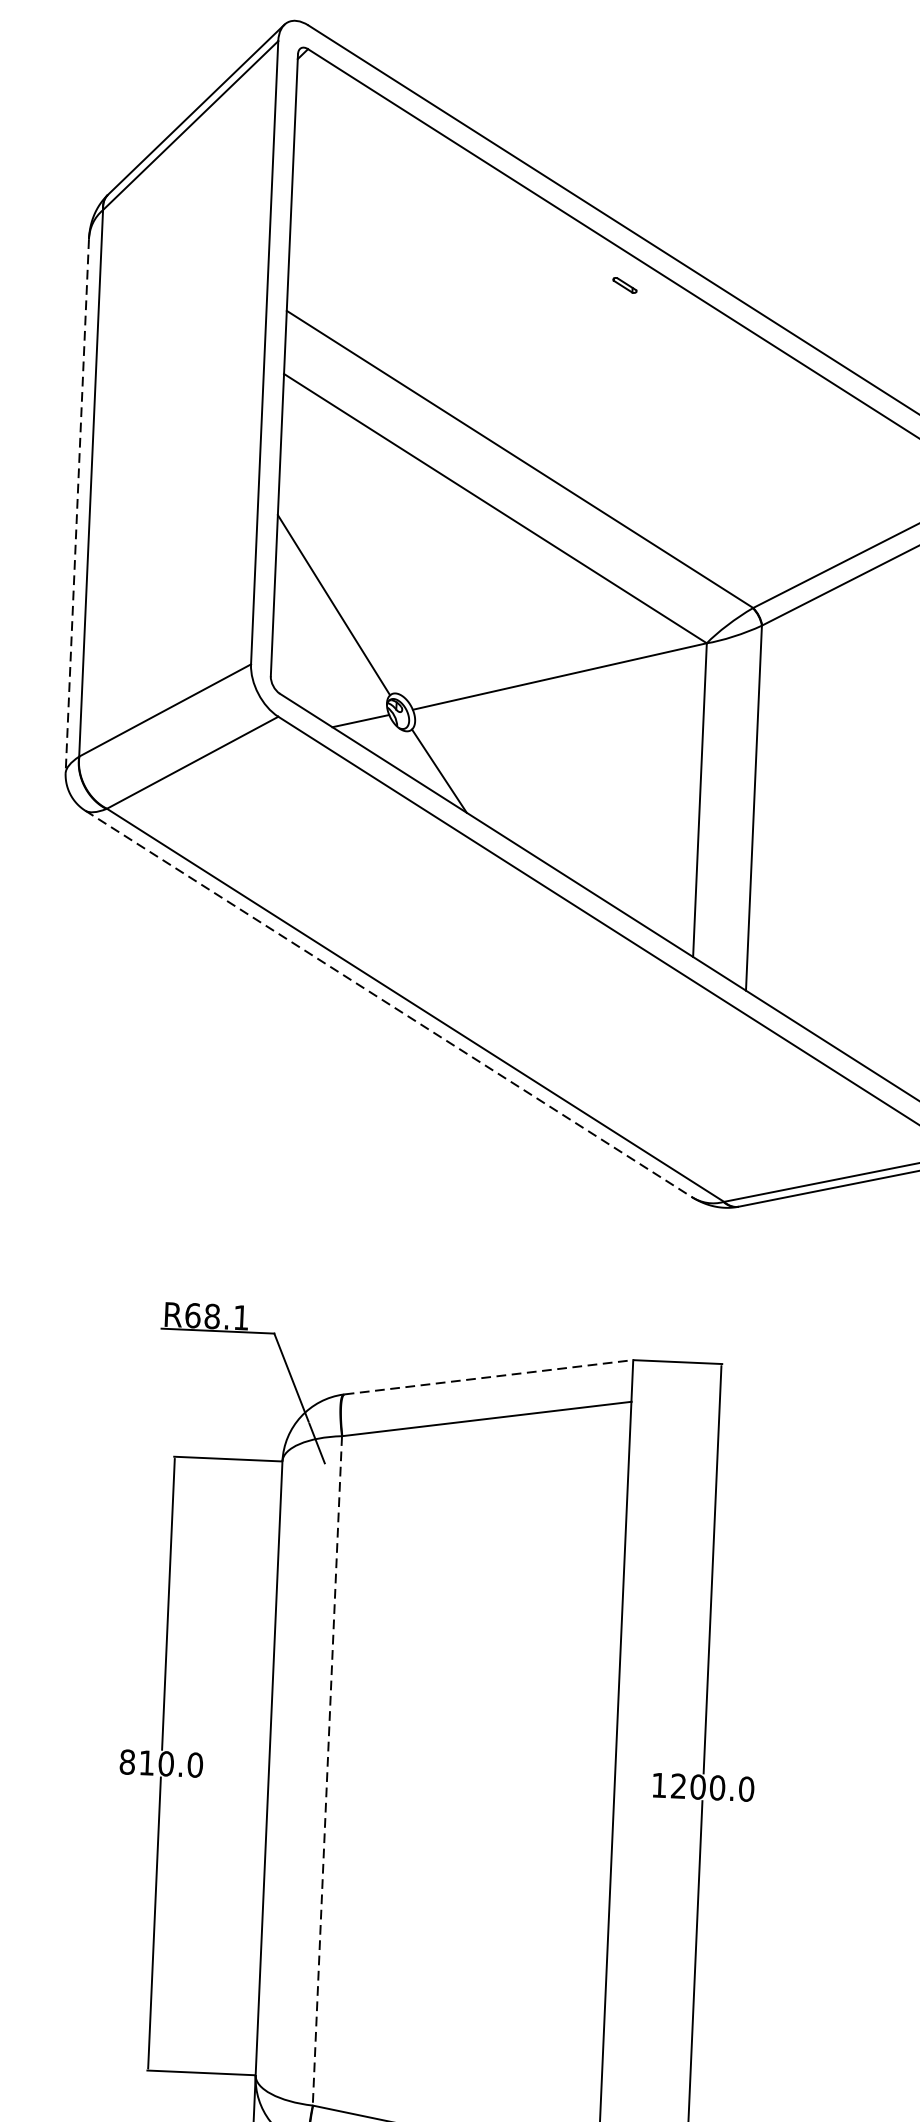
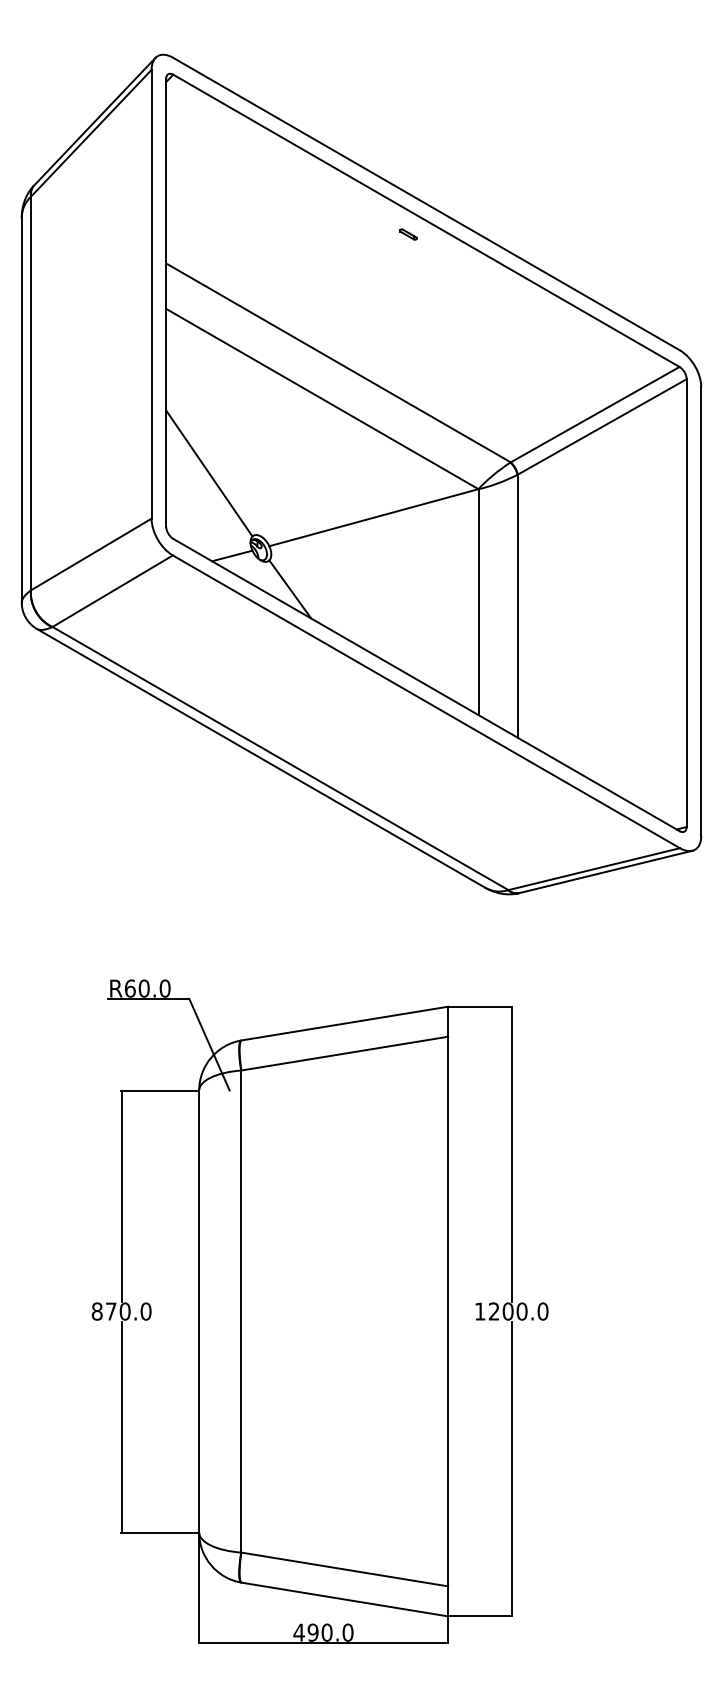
line: (76, 506) -> (21, 410), dashed -> solid
line: (387, 1004) -> (260, 758), dashed -> solid
text: (226, 1317) -> (154, 988), R68.1 -> R60.0
line: (488, 1377) -> (344, 1023), dashed -> solid
text: (147, 1762) -> (111, 1311), 810.0 -> 870.0
line: (327, 1772) -> (241, 1312), dashed -> solid

